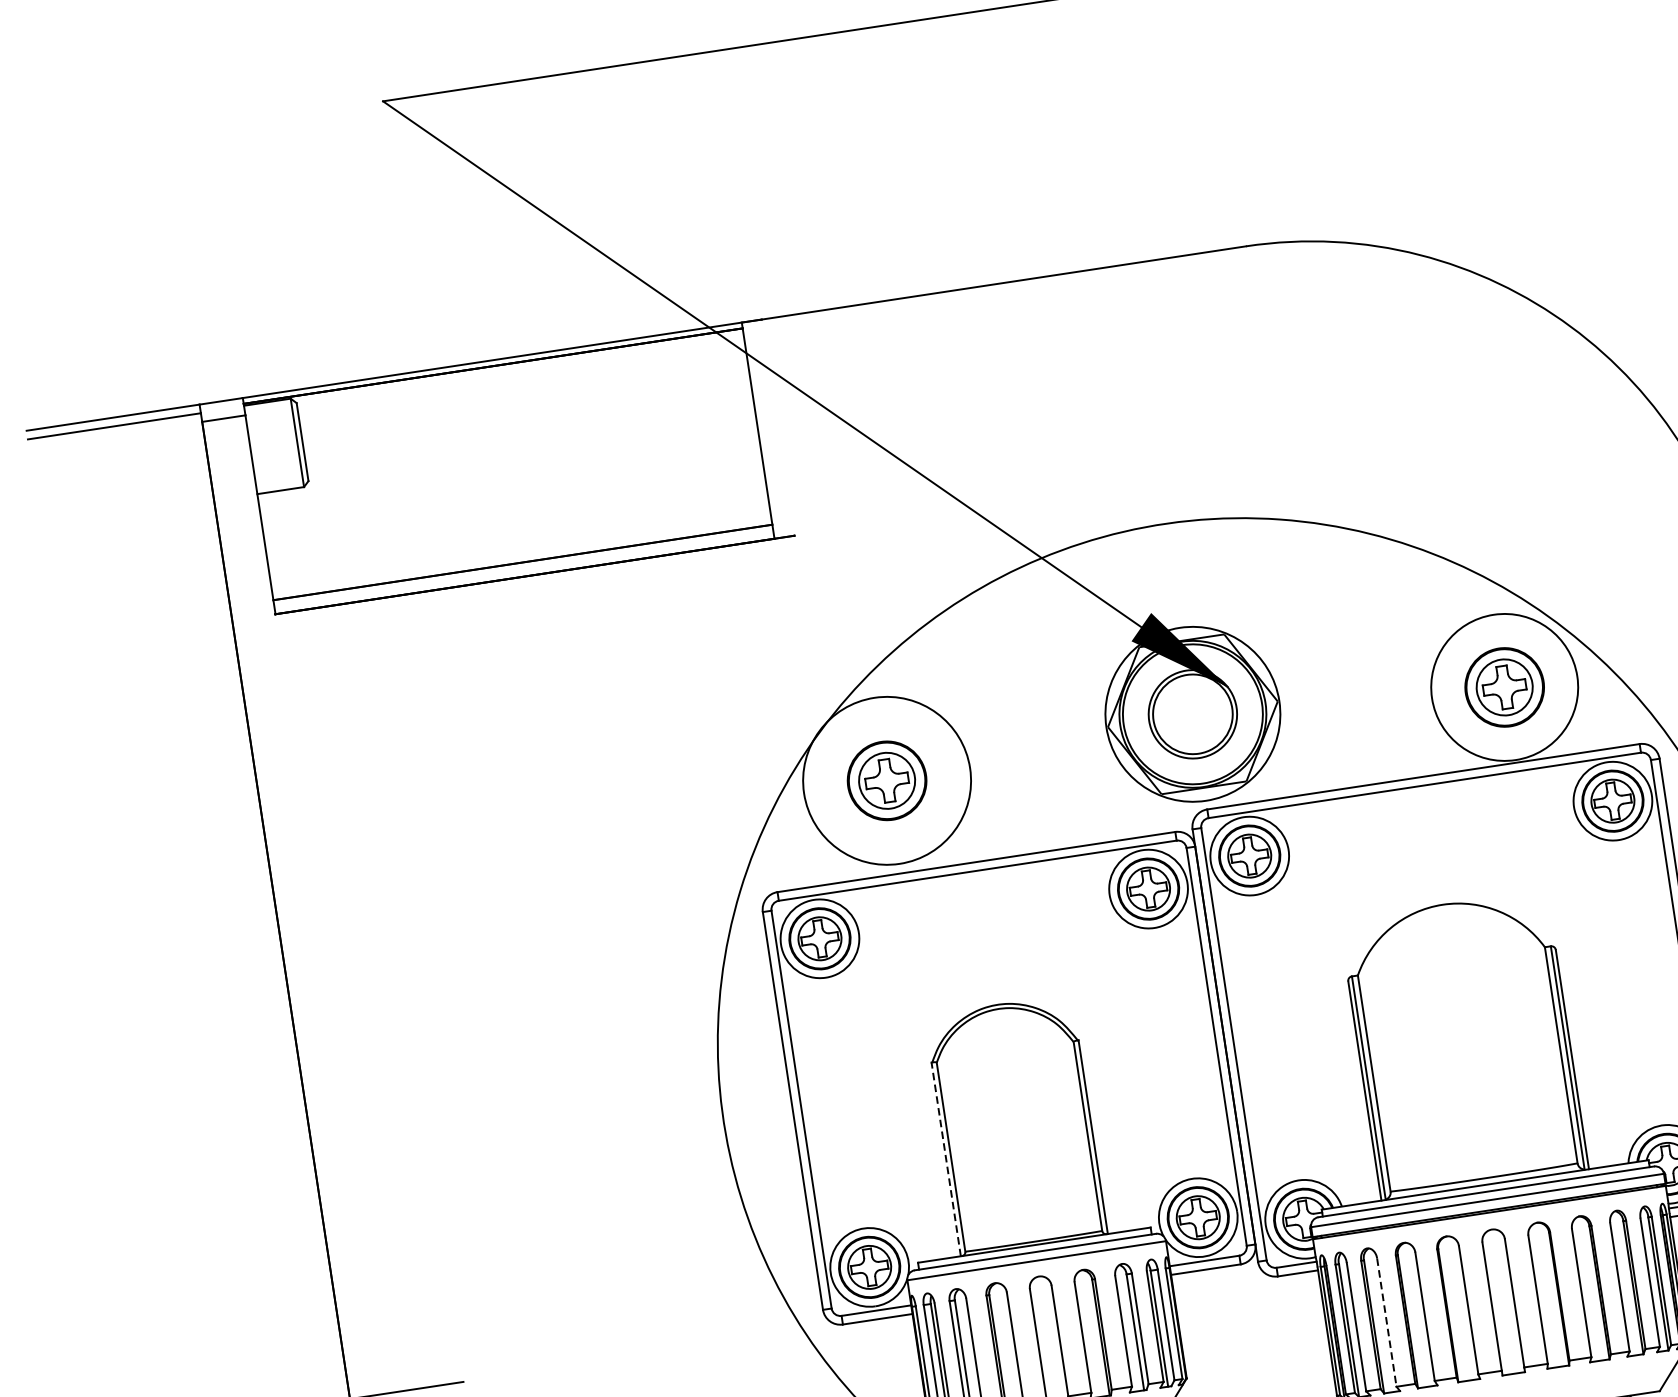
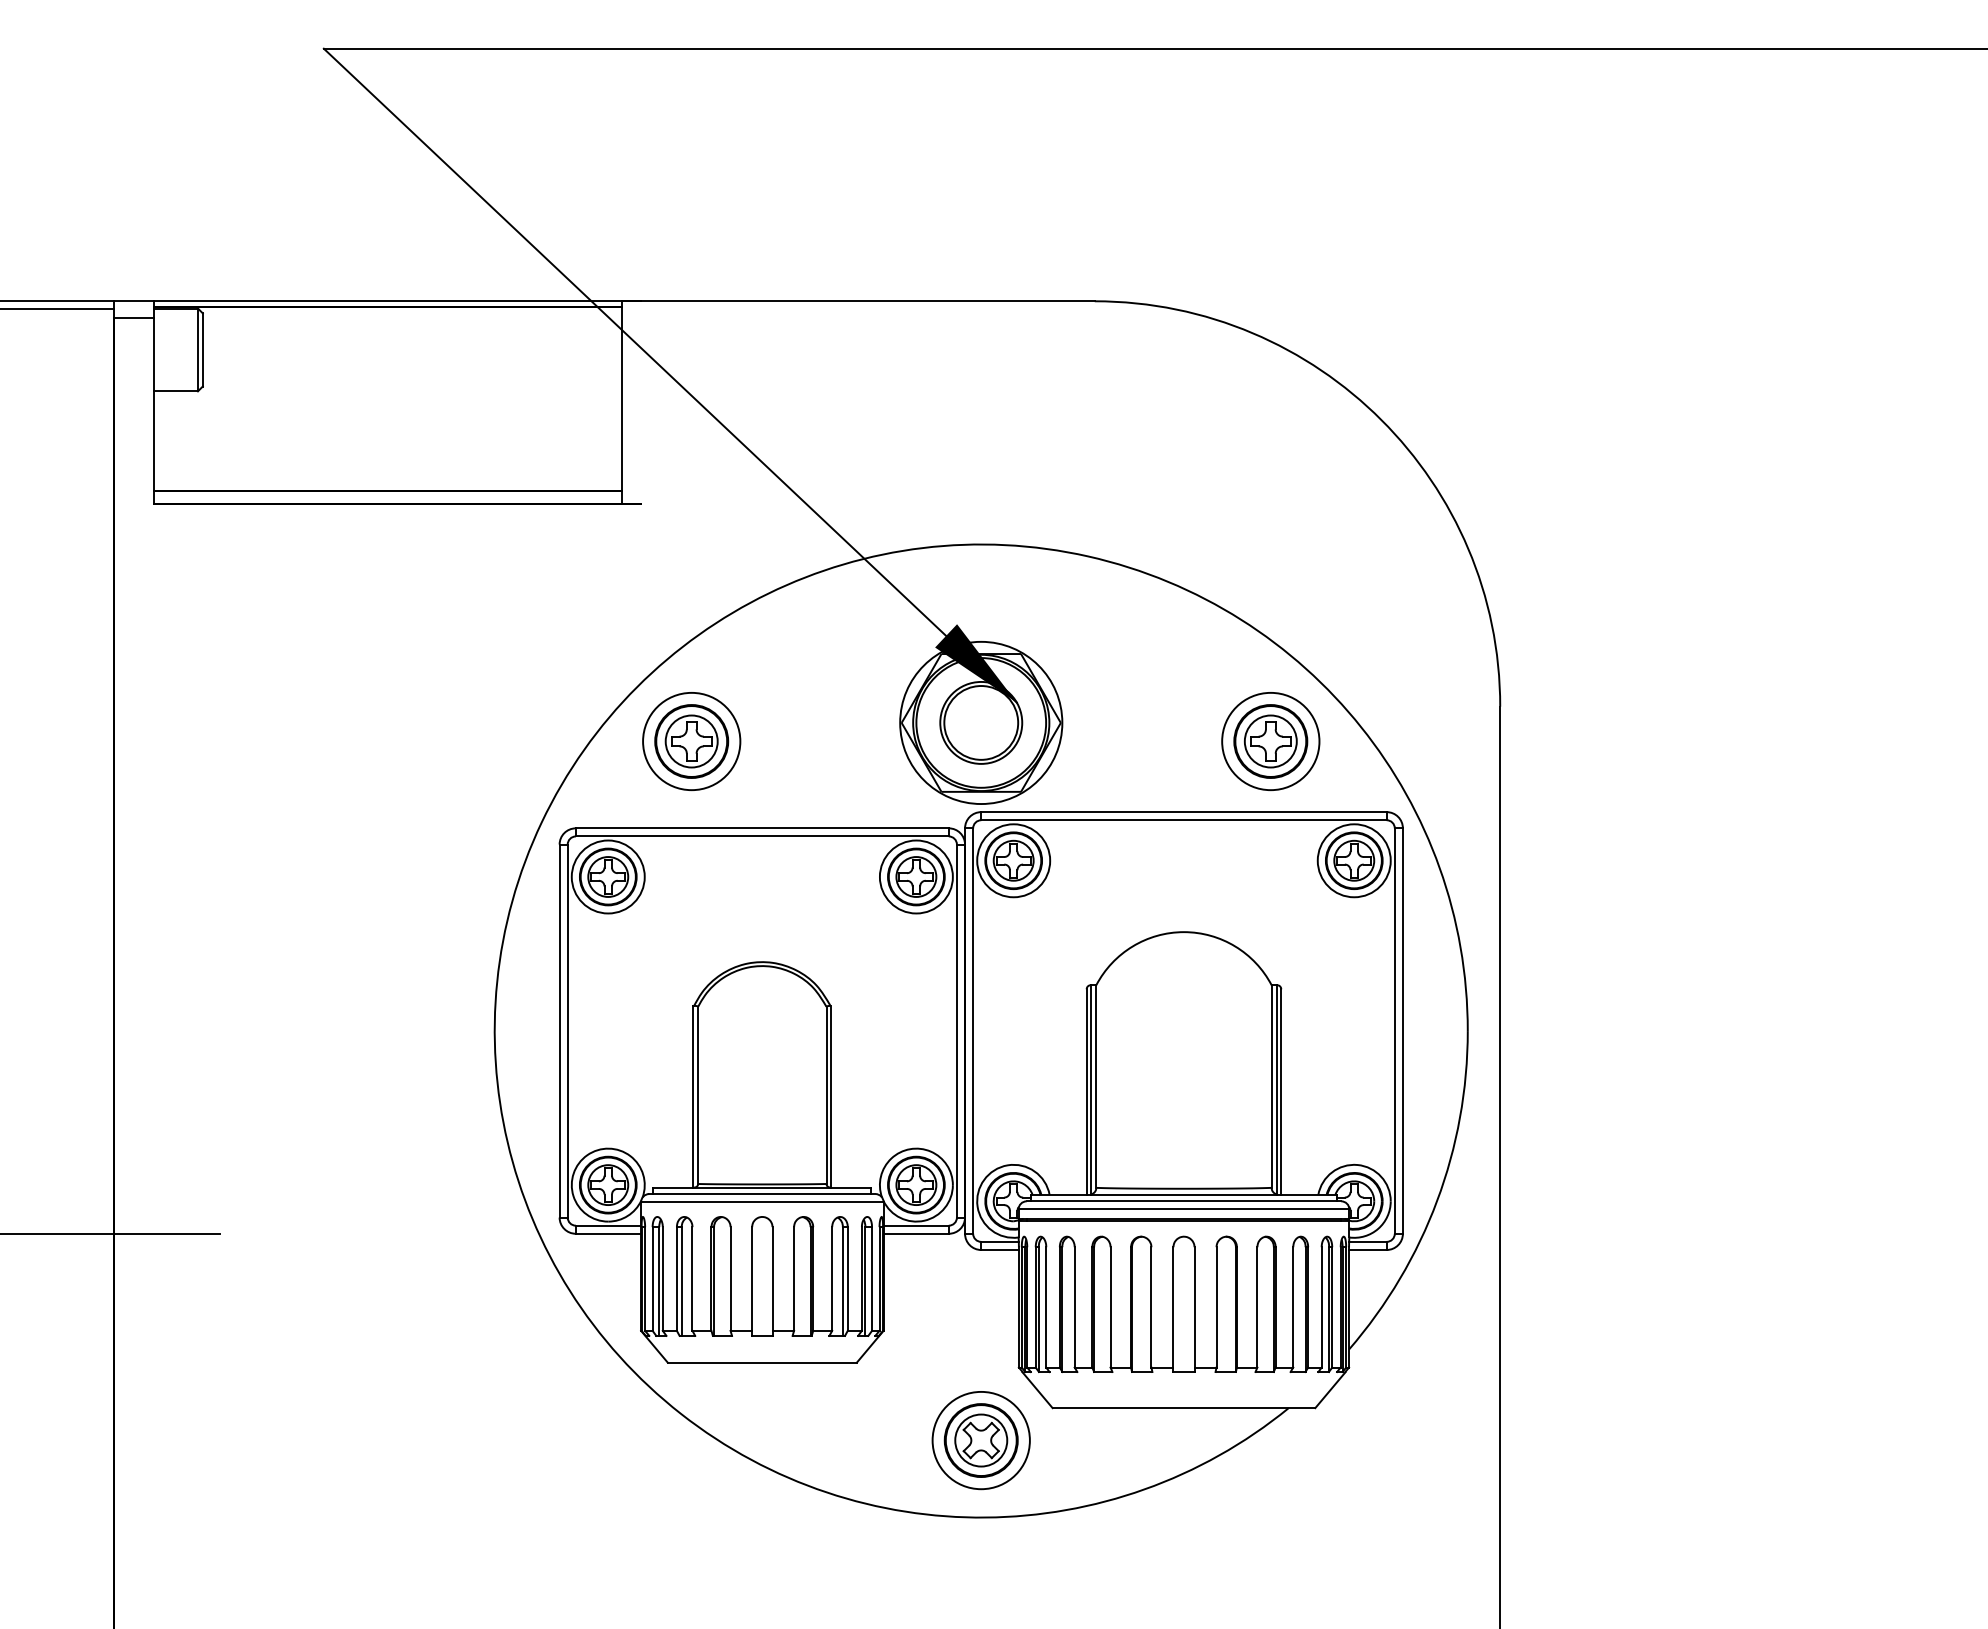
circle: (1504, 687) -> (1270, 741), size x0.71
circle: (886, 780) -> (691, 741), size x0.62
line: (946, 1159) -> (693, 1096), dashed -> solid
line: (1386, 1322) -> (1074, 1307), dashed -> solid

